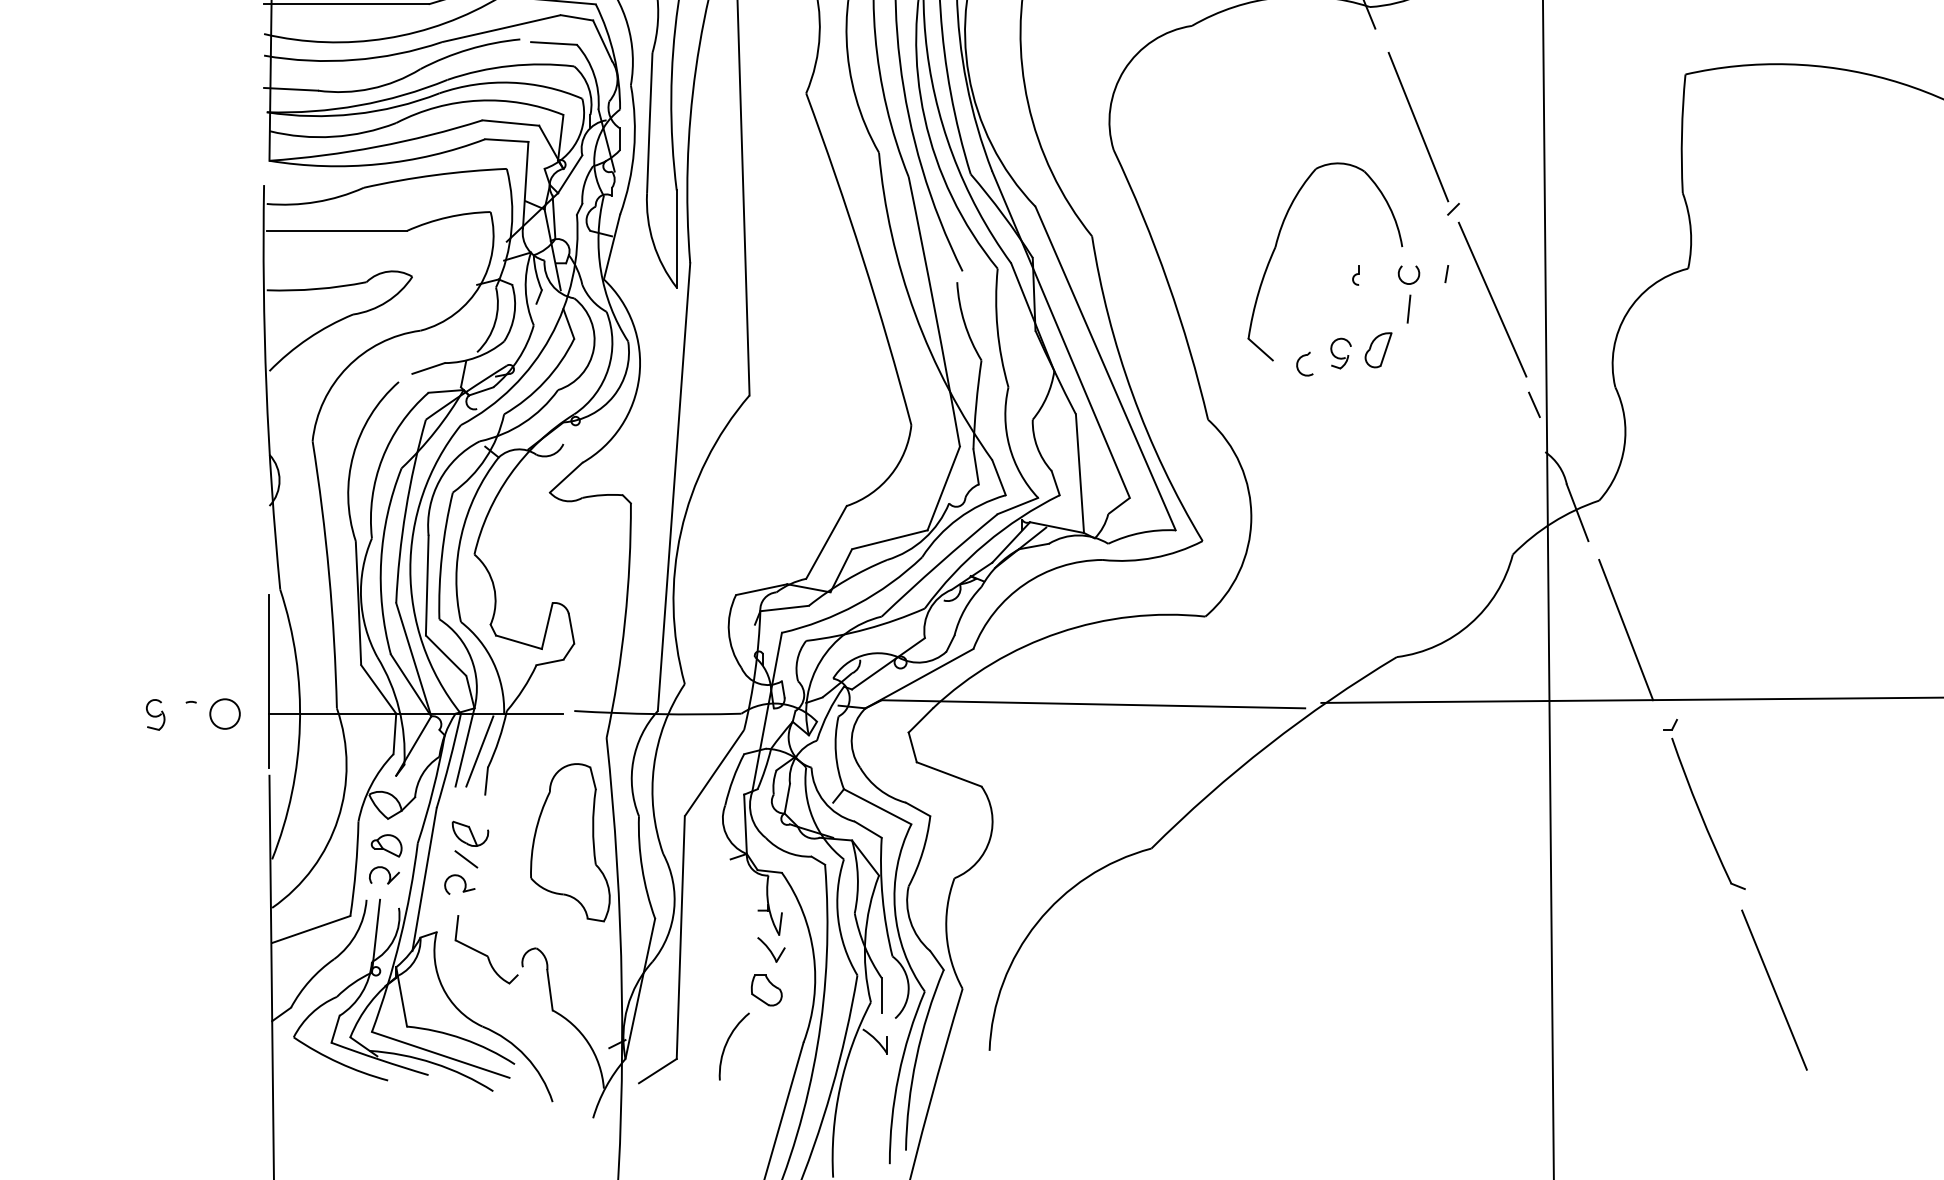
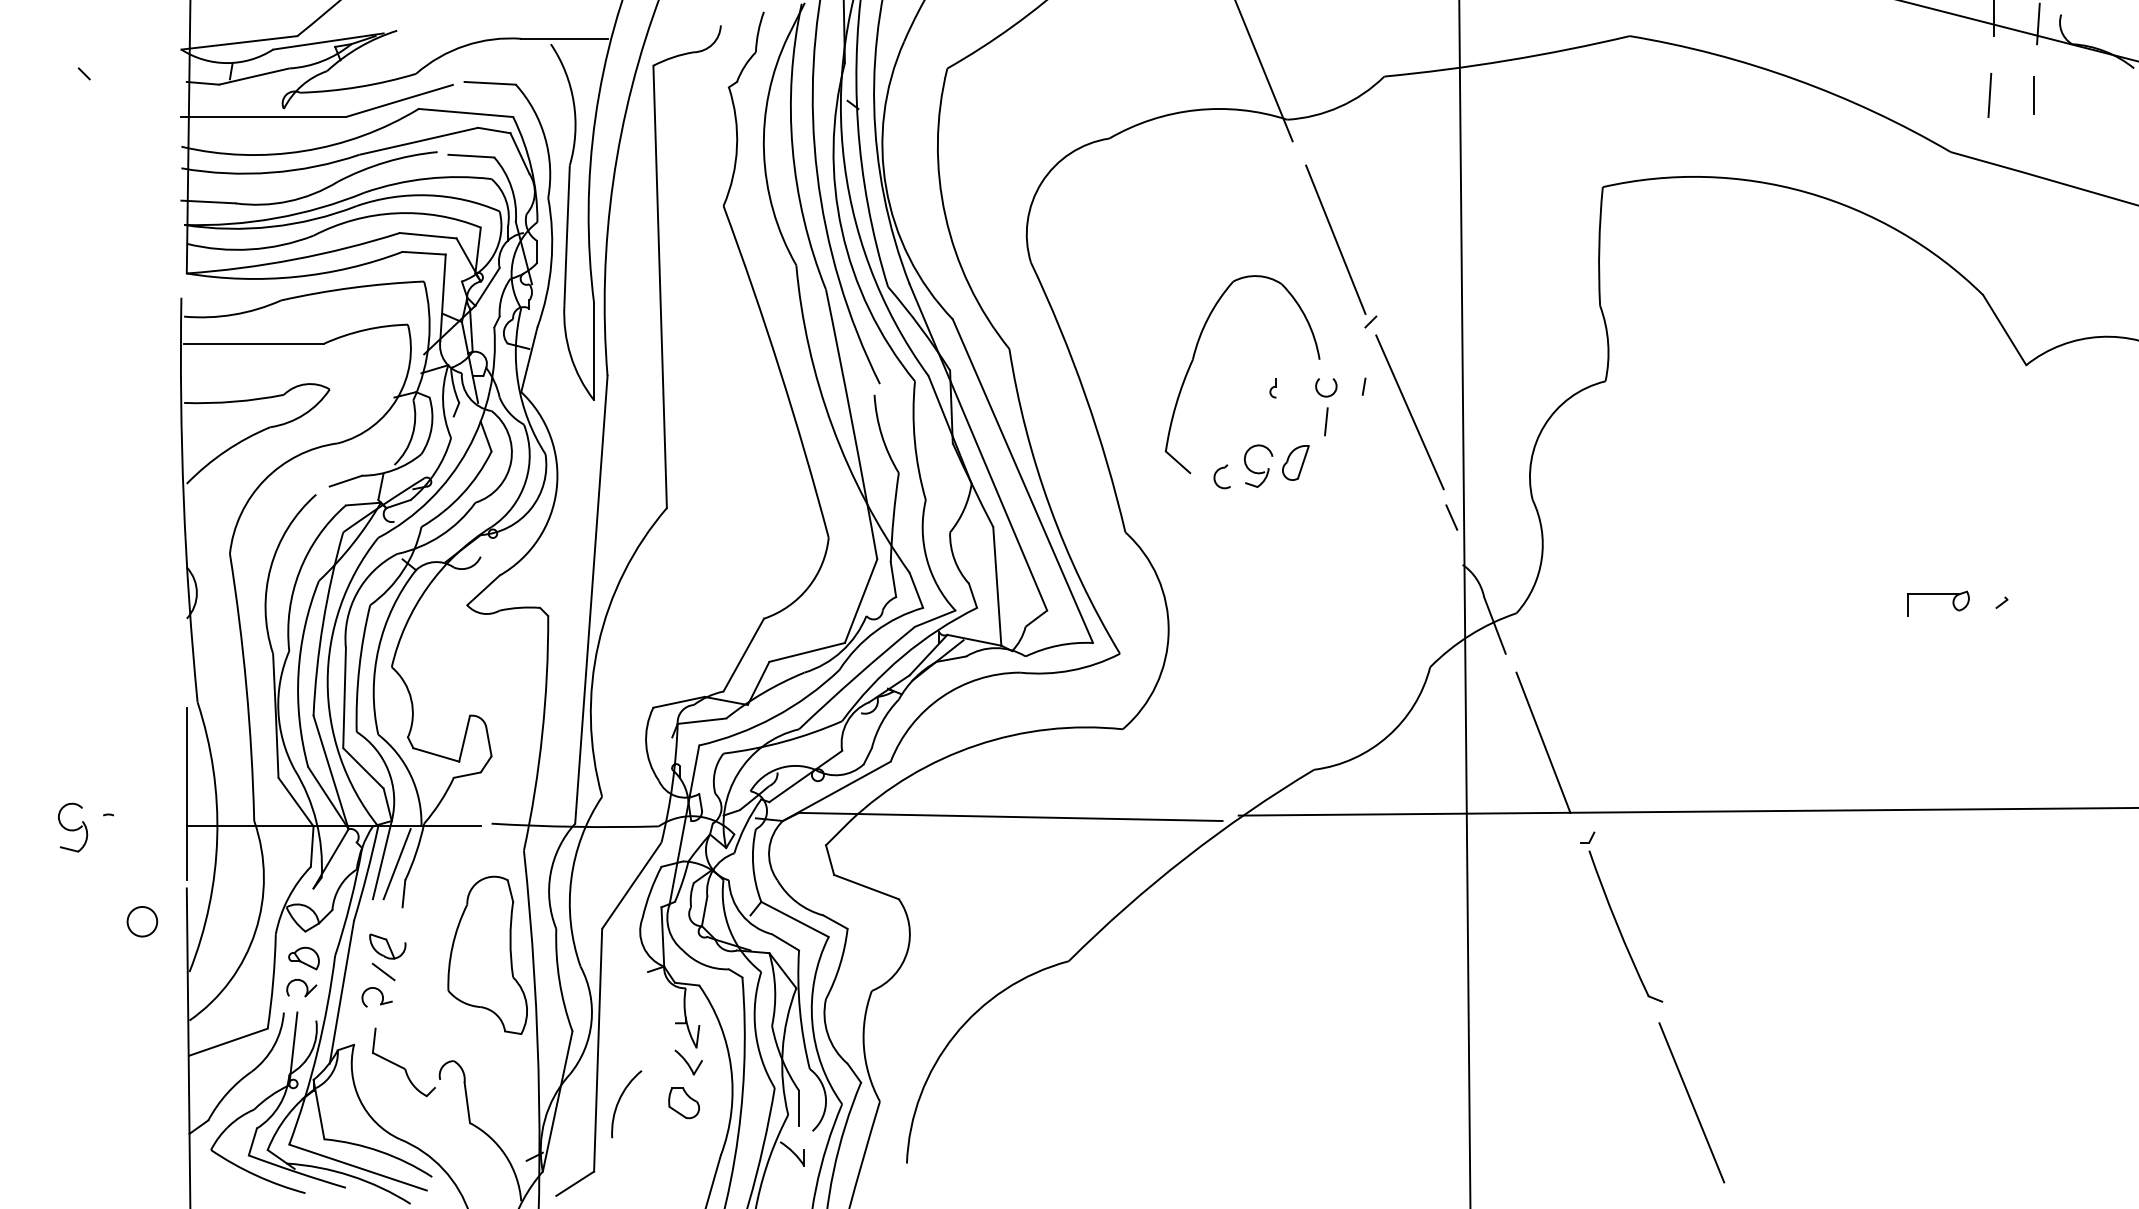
part: (1340, 353) -> (1257, 466), size x1.4
circle: (225, 713) -> (142, 921), moved
part: (155, 714) -> (72, 827), size x1.6
arc: (728, 1042) -> (620, 1100), moved

